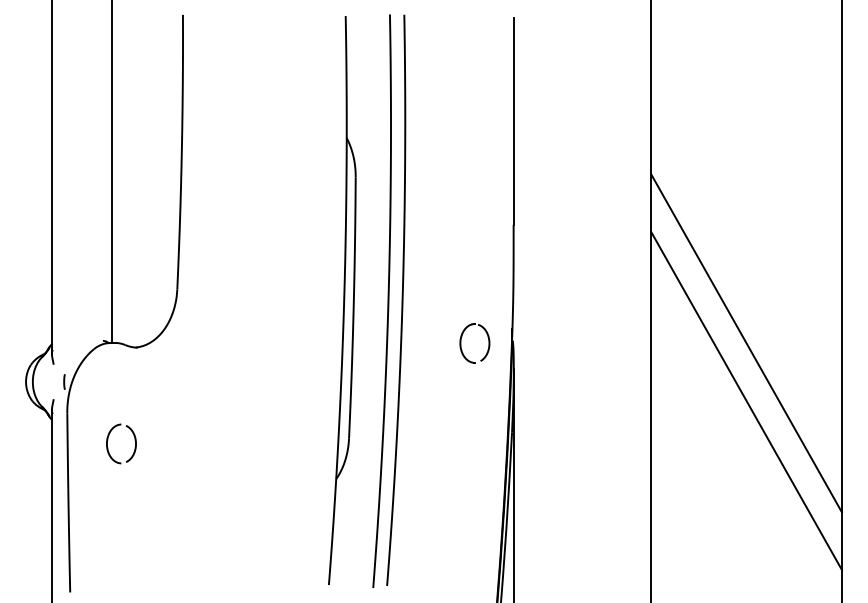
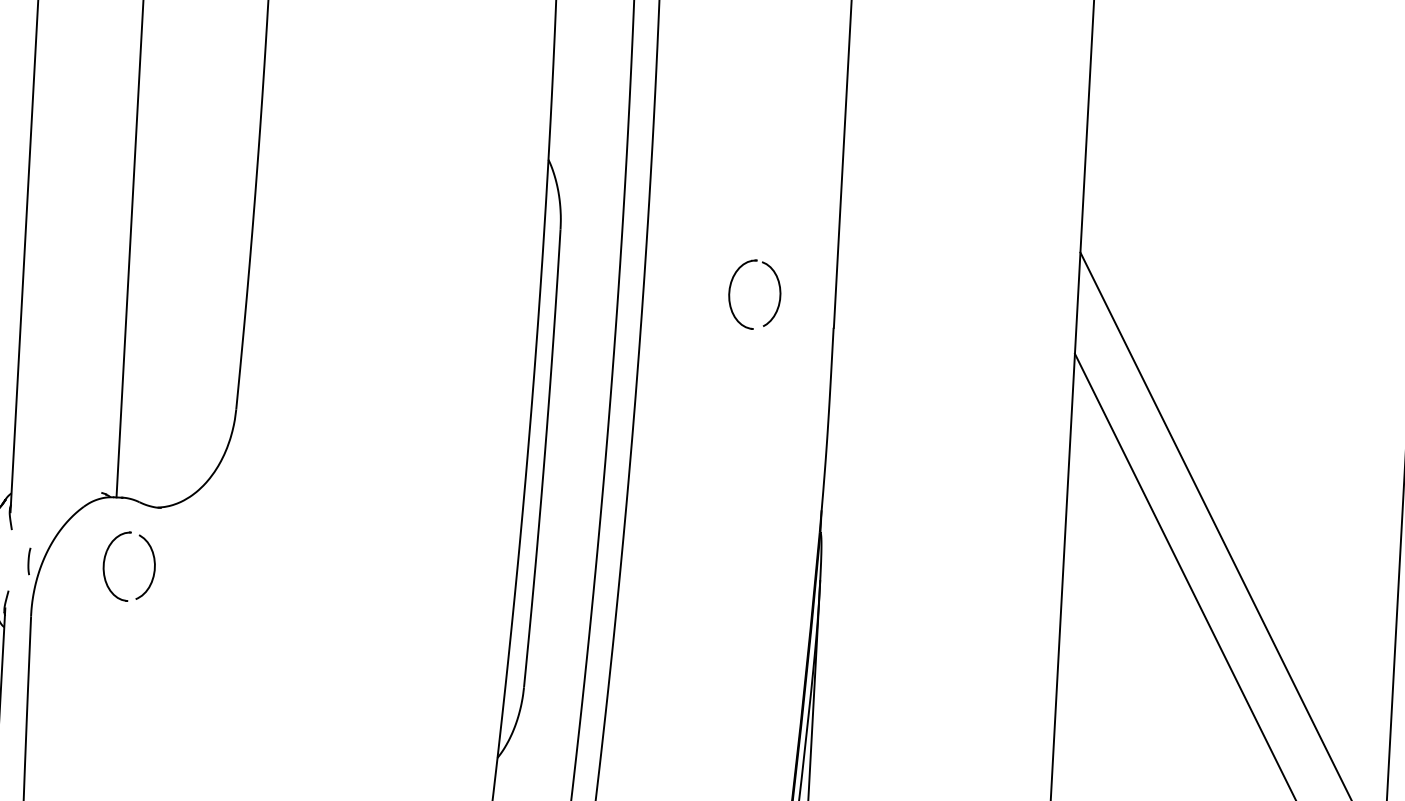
part: (461, 343) -> (731, 293), moved
part: (108, 440) -> (106, 559), moved

